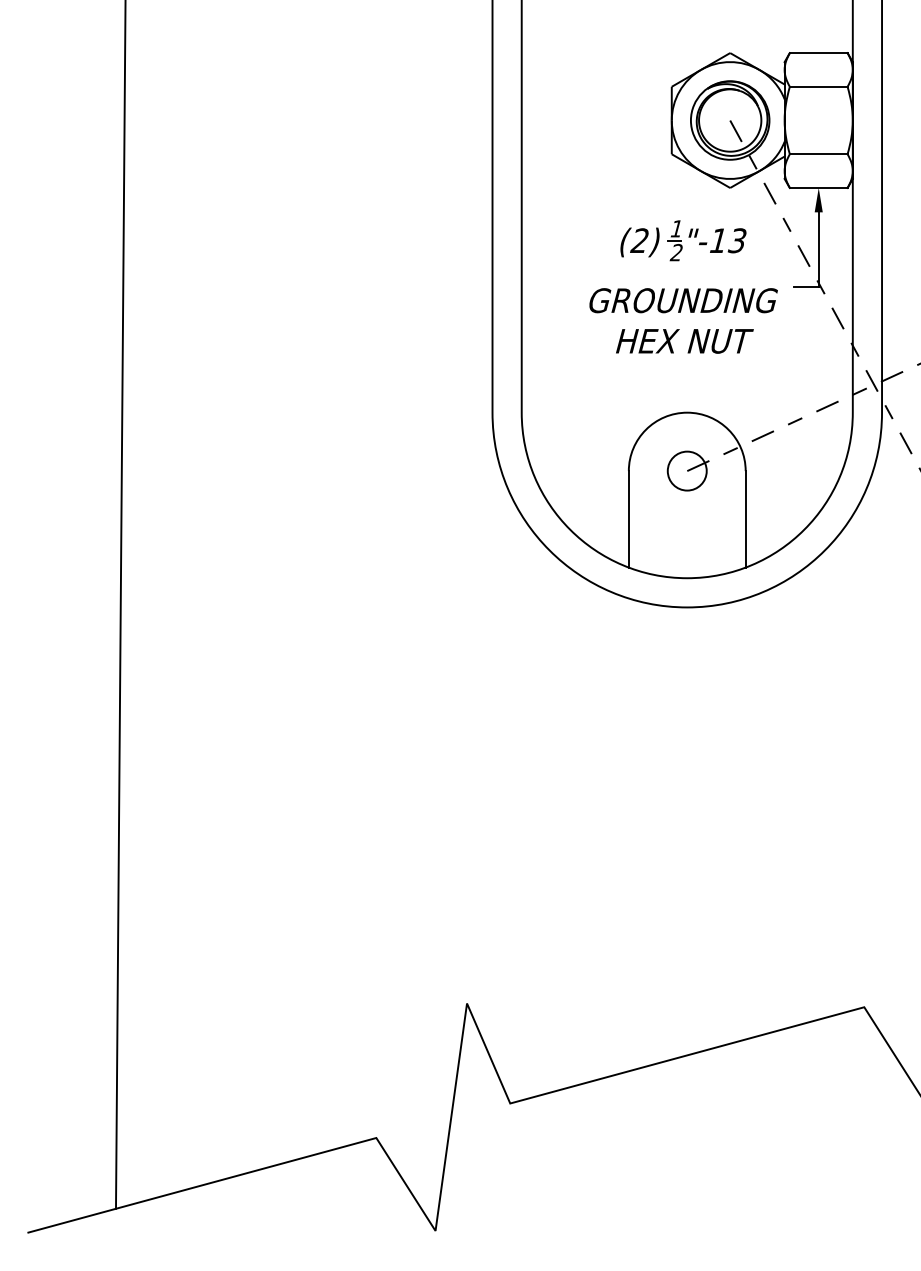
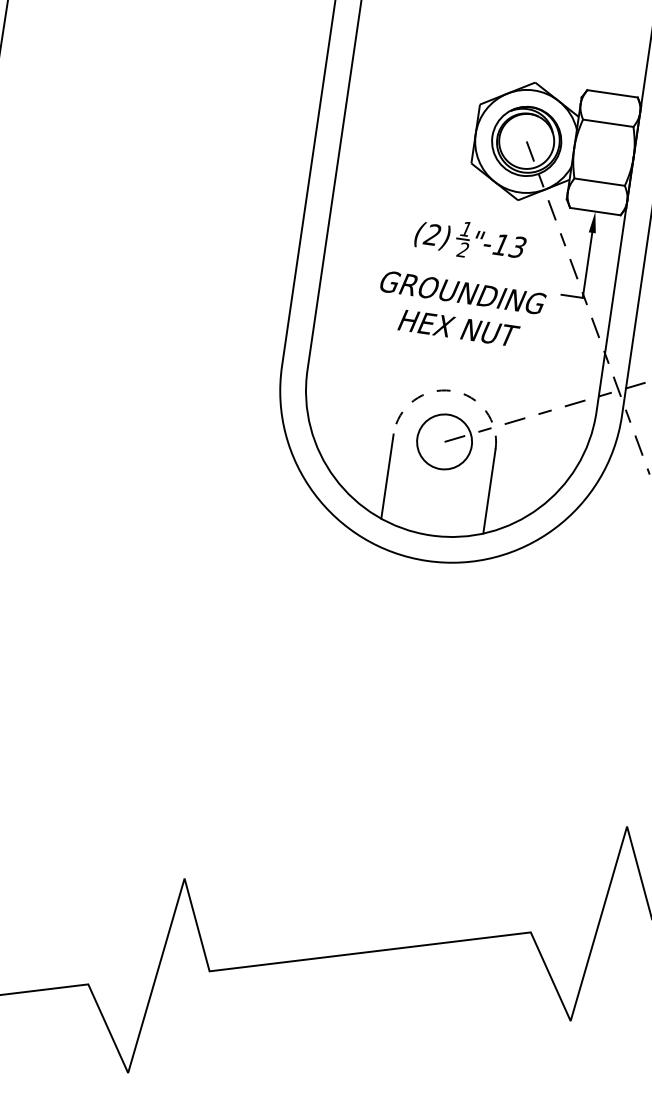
arc: (687, 412) -> (452, 390), solid -> dashed
circle: (686, 470) -> (444, 441), size x1.6

